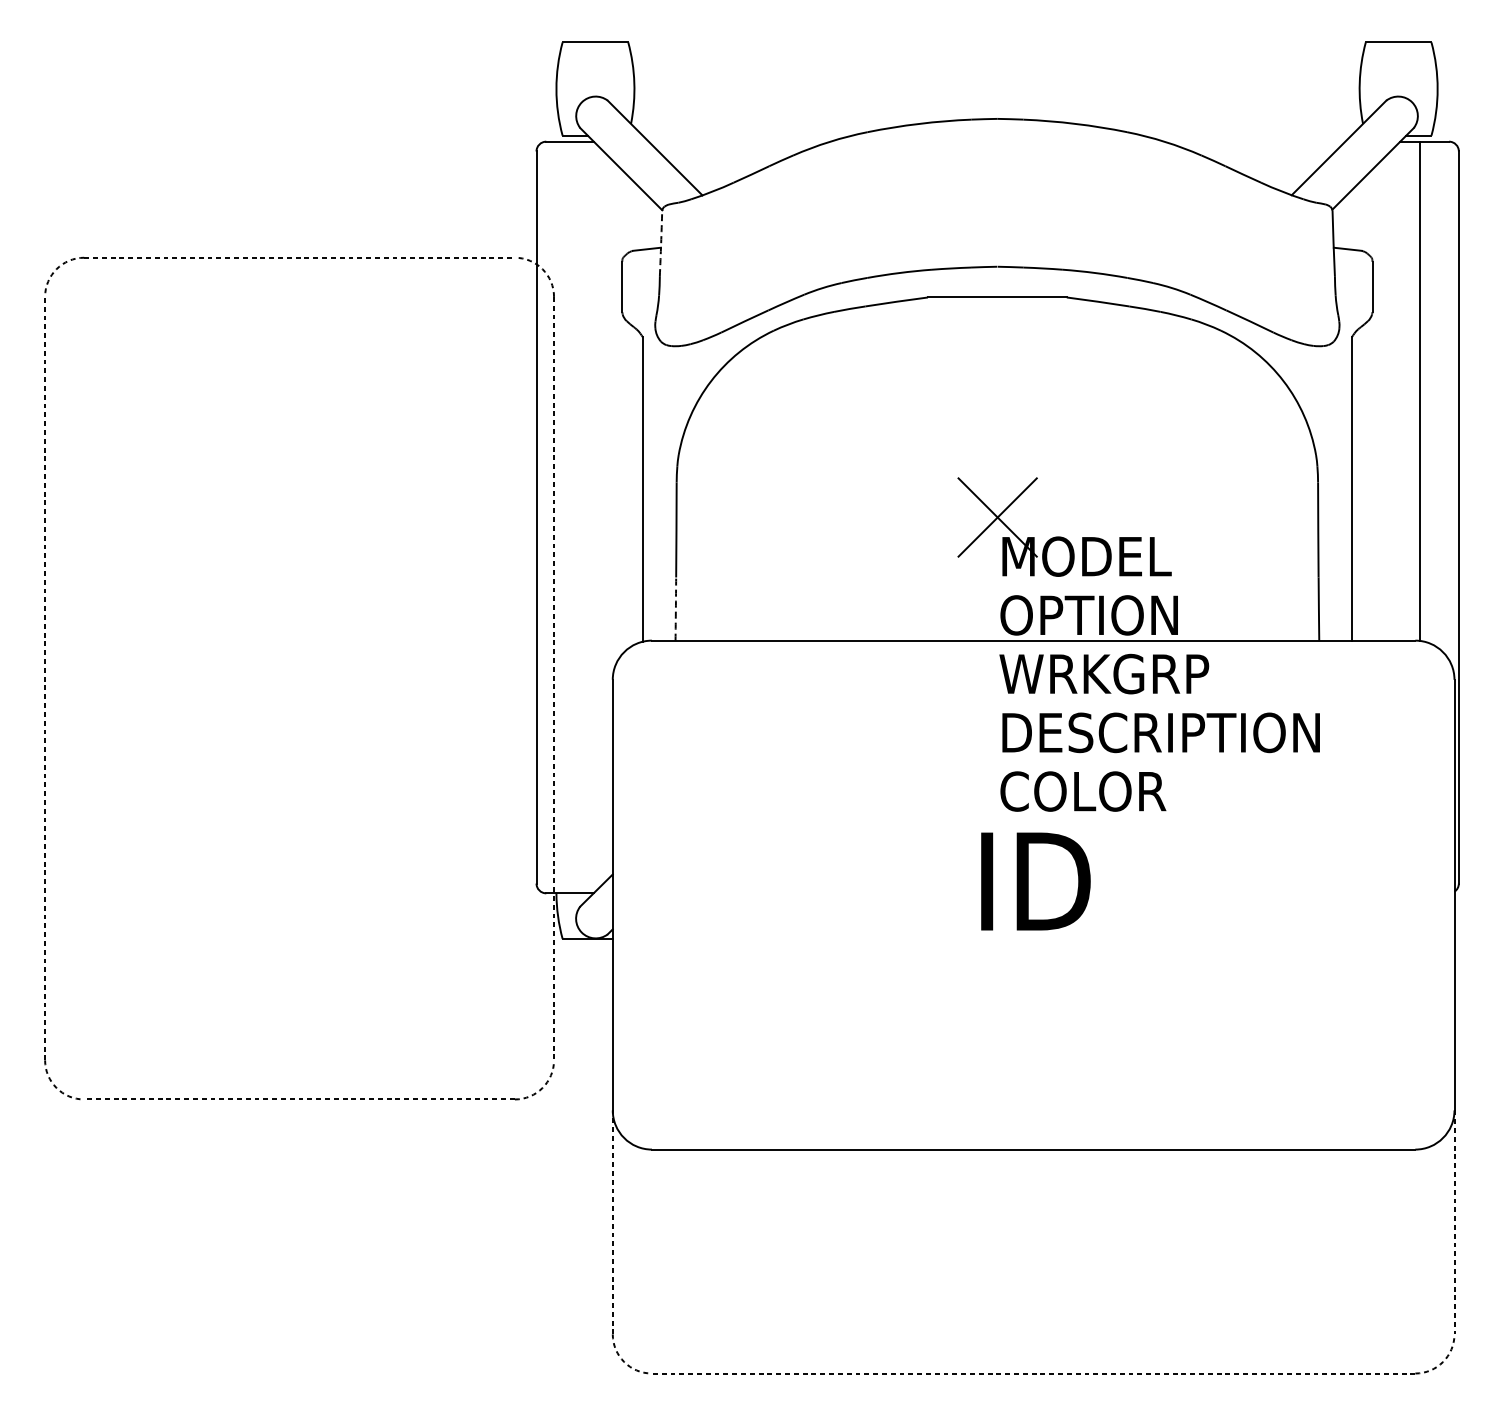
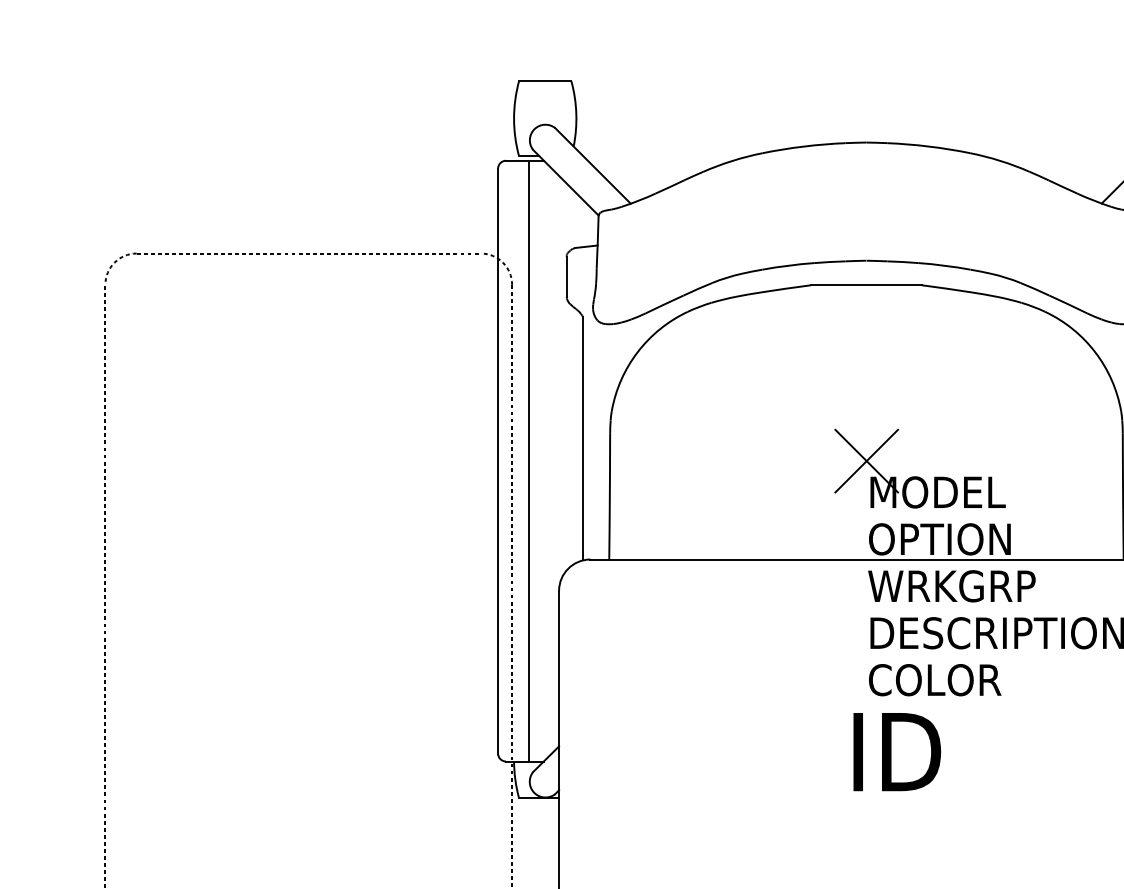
arc: (661, 243) -> (598, 242), dashed -> solid
line: (575, 517) -> (529, 461), added
arc: (675, 609) -> (609, 534), dashed -> solid

